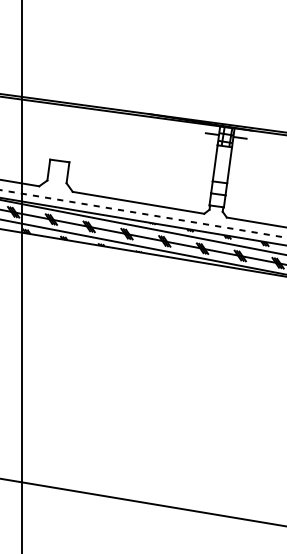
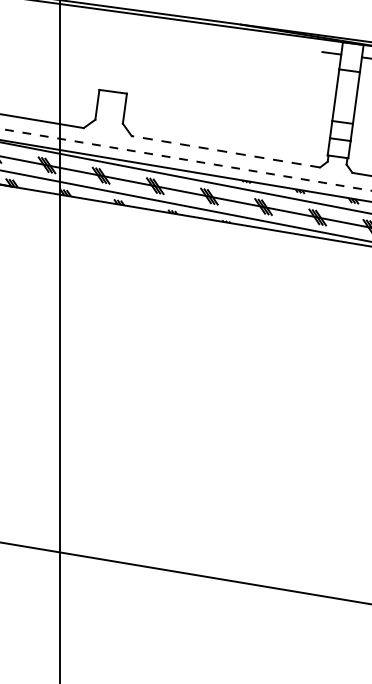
hatch: (225, 136) -> (350, 56), removed
line: (138, 202) -> (225, 151), solid -> dashed

